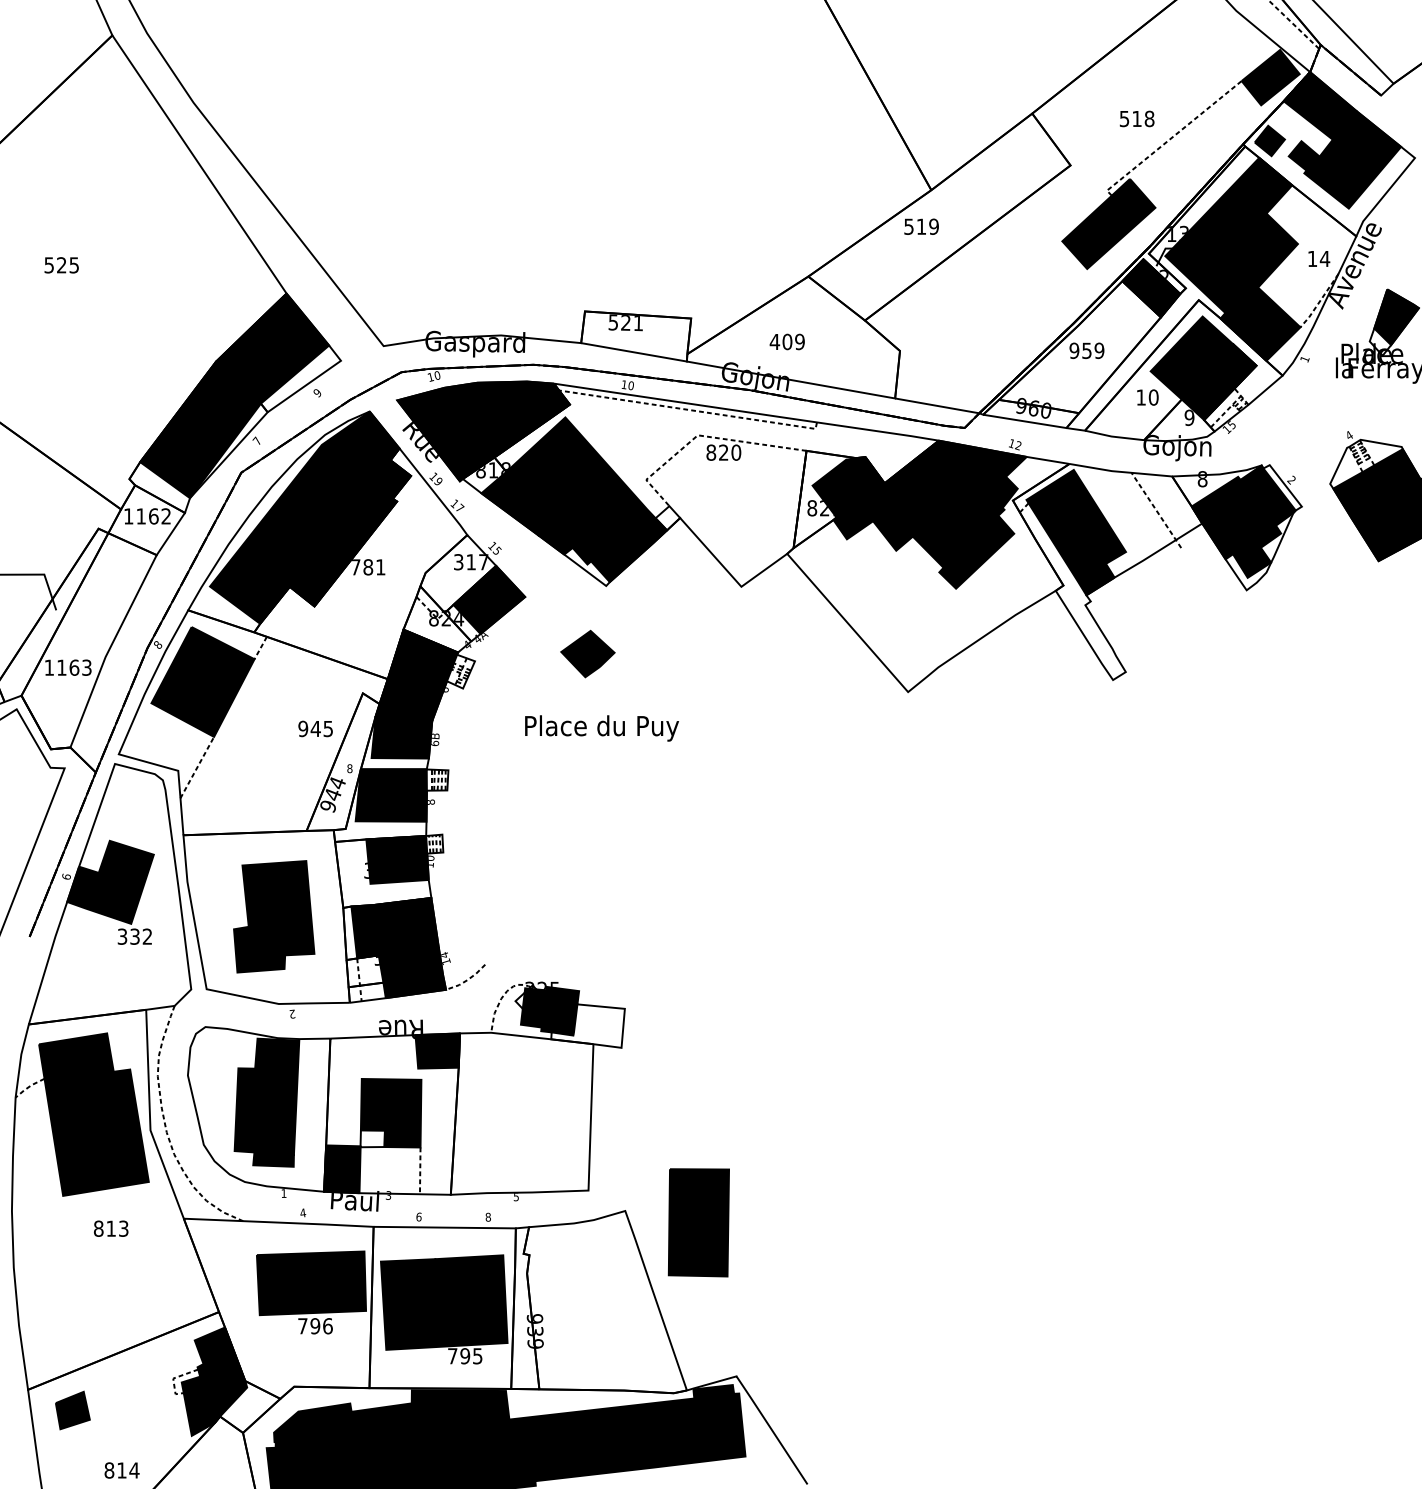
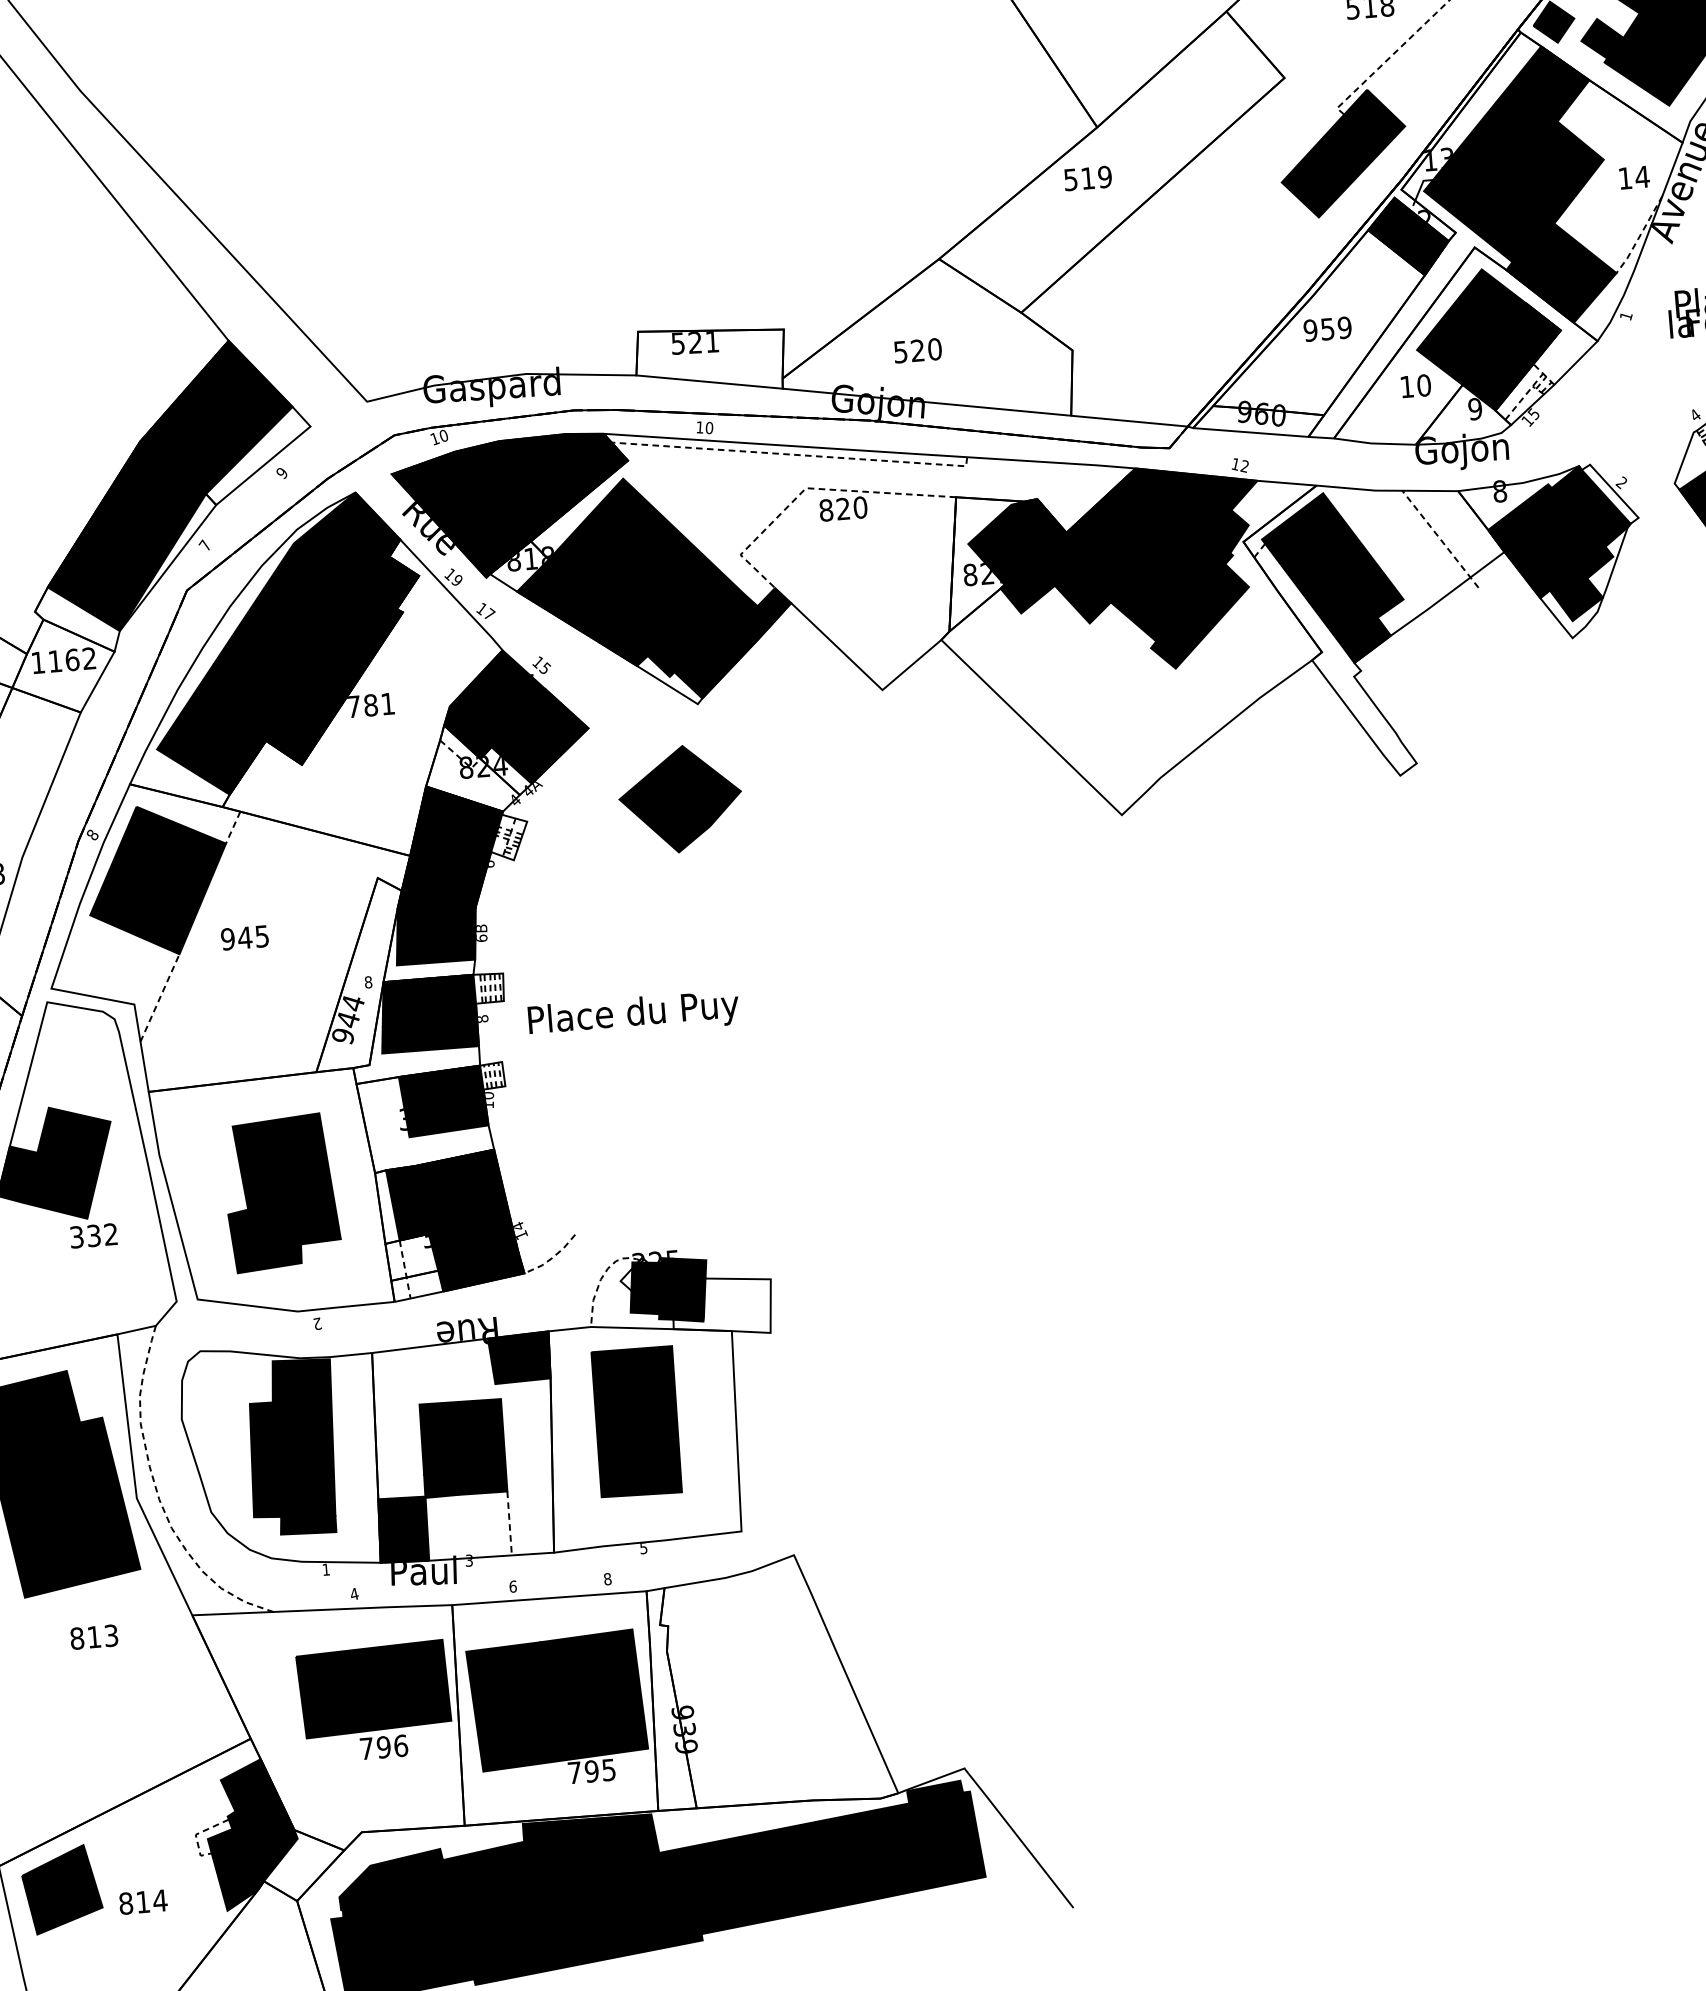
text: (786, 341) -> (916, 350), 409 -> 520
fill: (667, 518) -> (773, 605), added
fill: (458, 573) -> (494, 703), added
part: (587, 653) -> (679, 798), size x1.67
text: (315, 728) -> (244, 937), moved
text: (601, 728) -> (633, 1015), moved
fill: (372, 1138) -> (440, 1484), added
part: (698, 1222) -> (636, 1421), moved
part: (72, 1410) -> (61, 1889), size x1.67
text: (121, 1470) -> (142, 1902), moved

